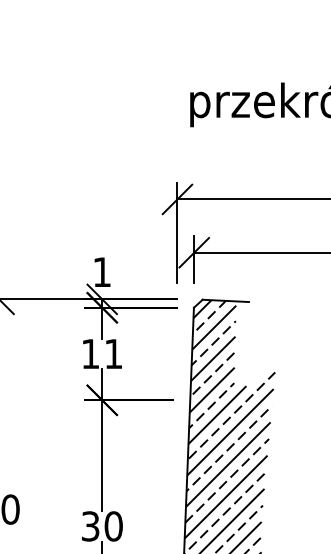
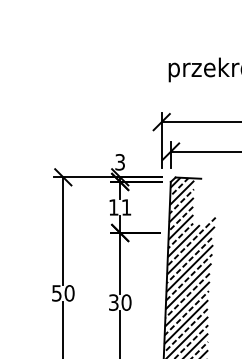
text: (100, 272) -> (119, 162), 1 -> 3

